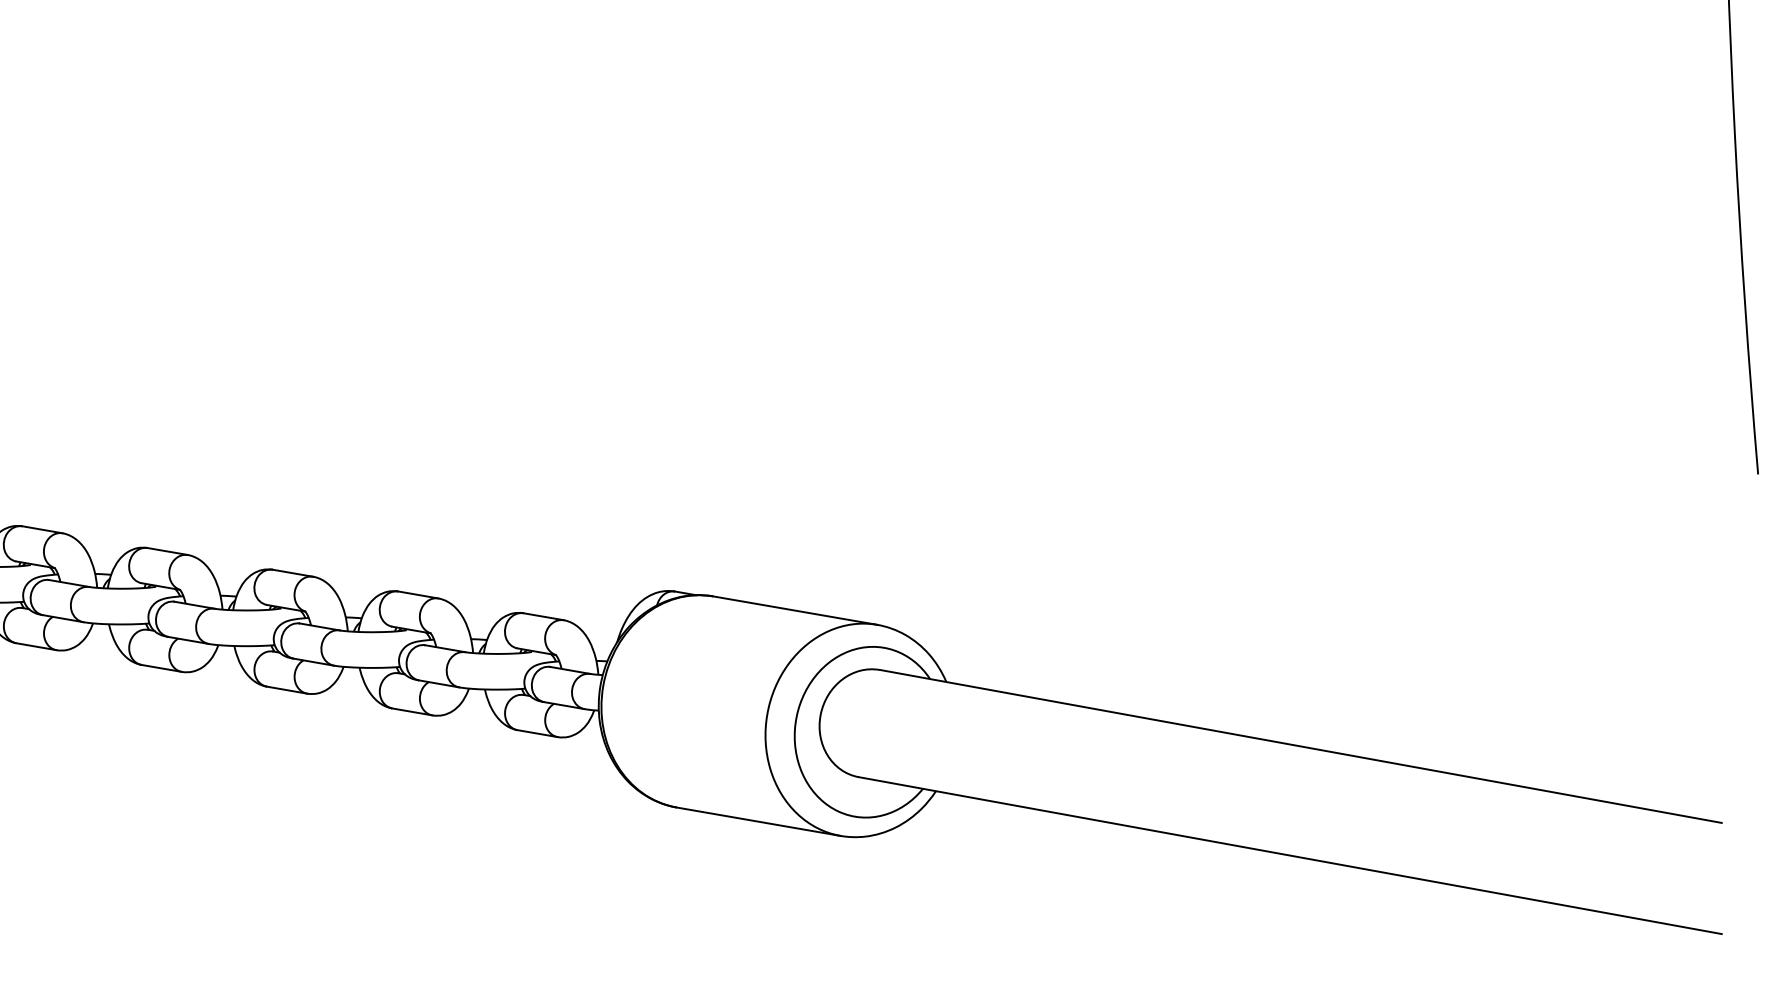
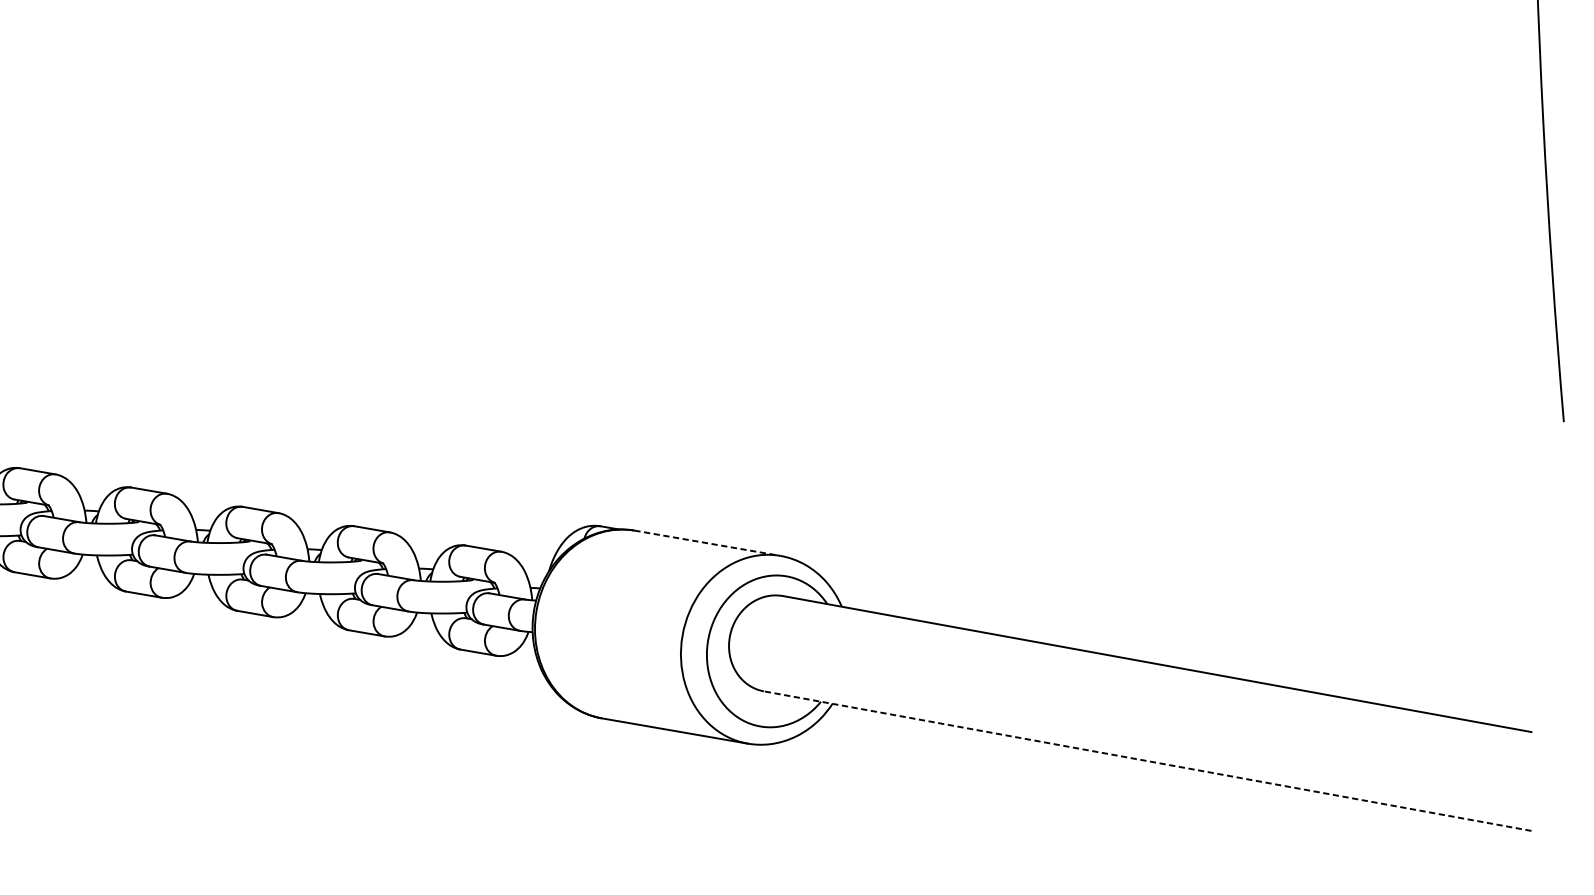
line: (795, 610) -> (707, 543), solid -> dashed
line: (1290, 855) -> (1147, 761), solid -> dashed

